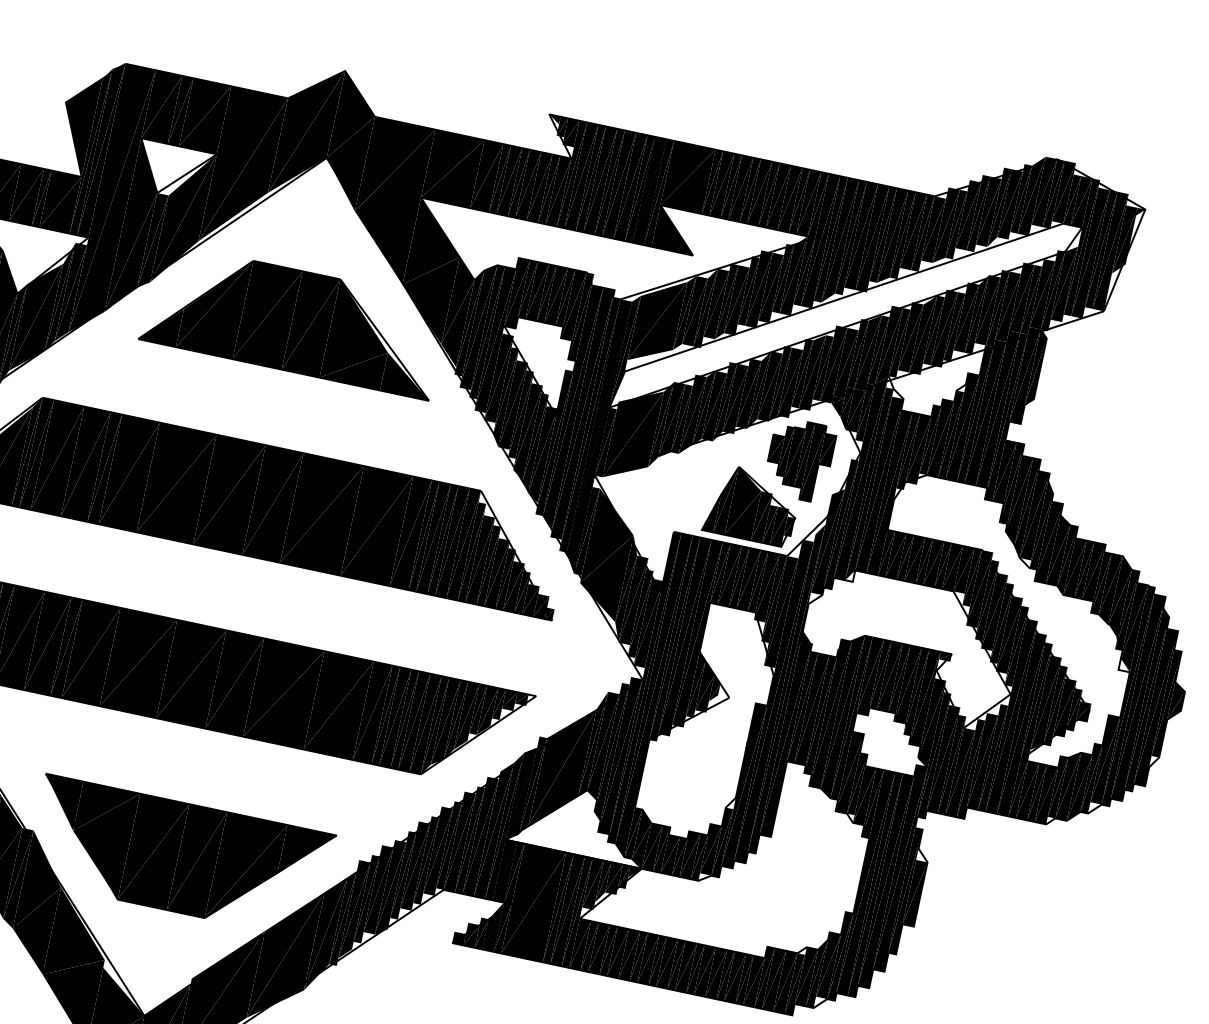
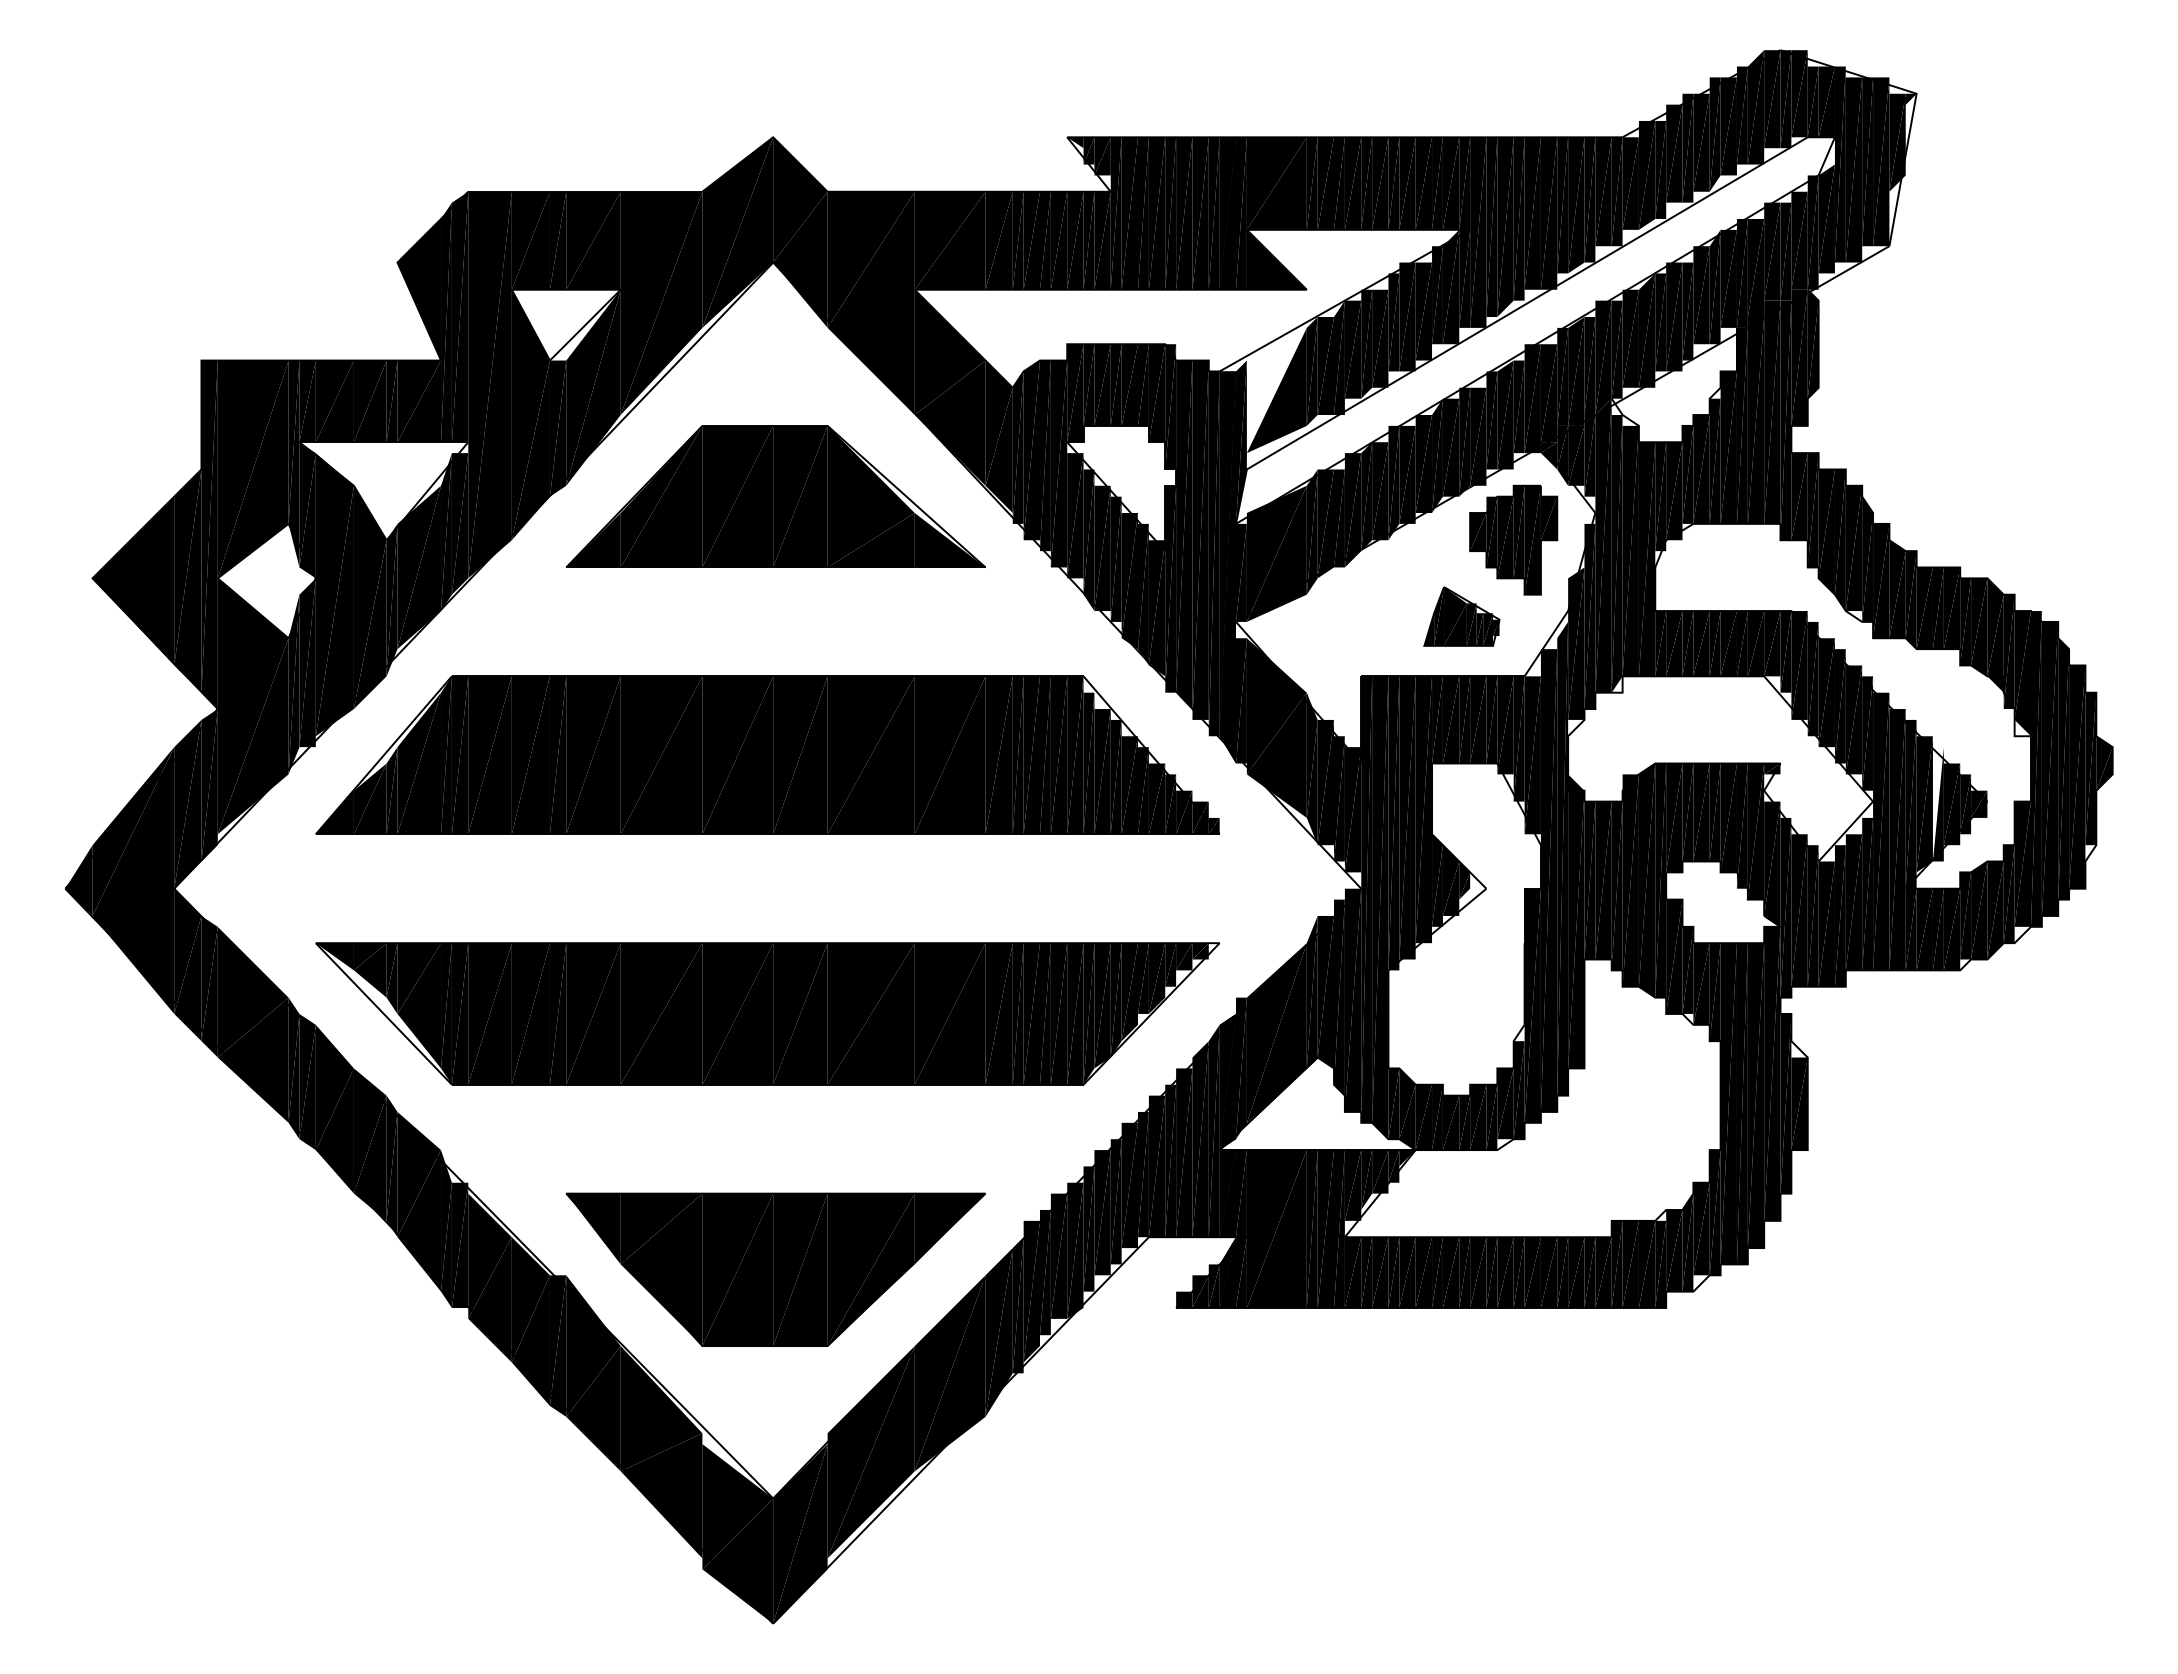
fill: (657, 321) -> (1276, 390), removed
part: (752, 505) -> (1461, 616), size x0.6
fill: (1054, 705) -> (1937, 804), removed

